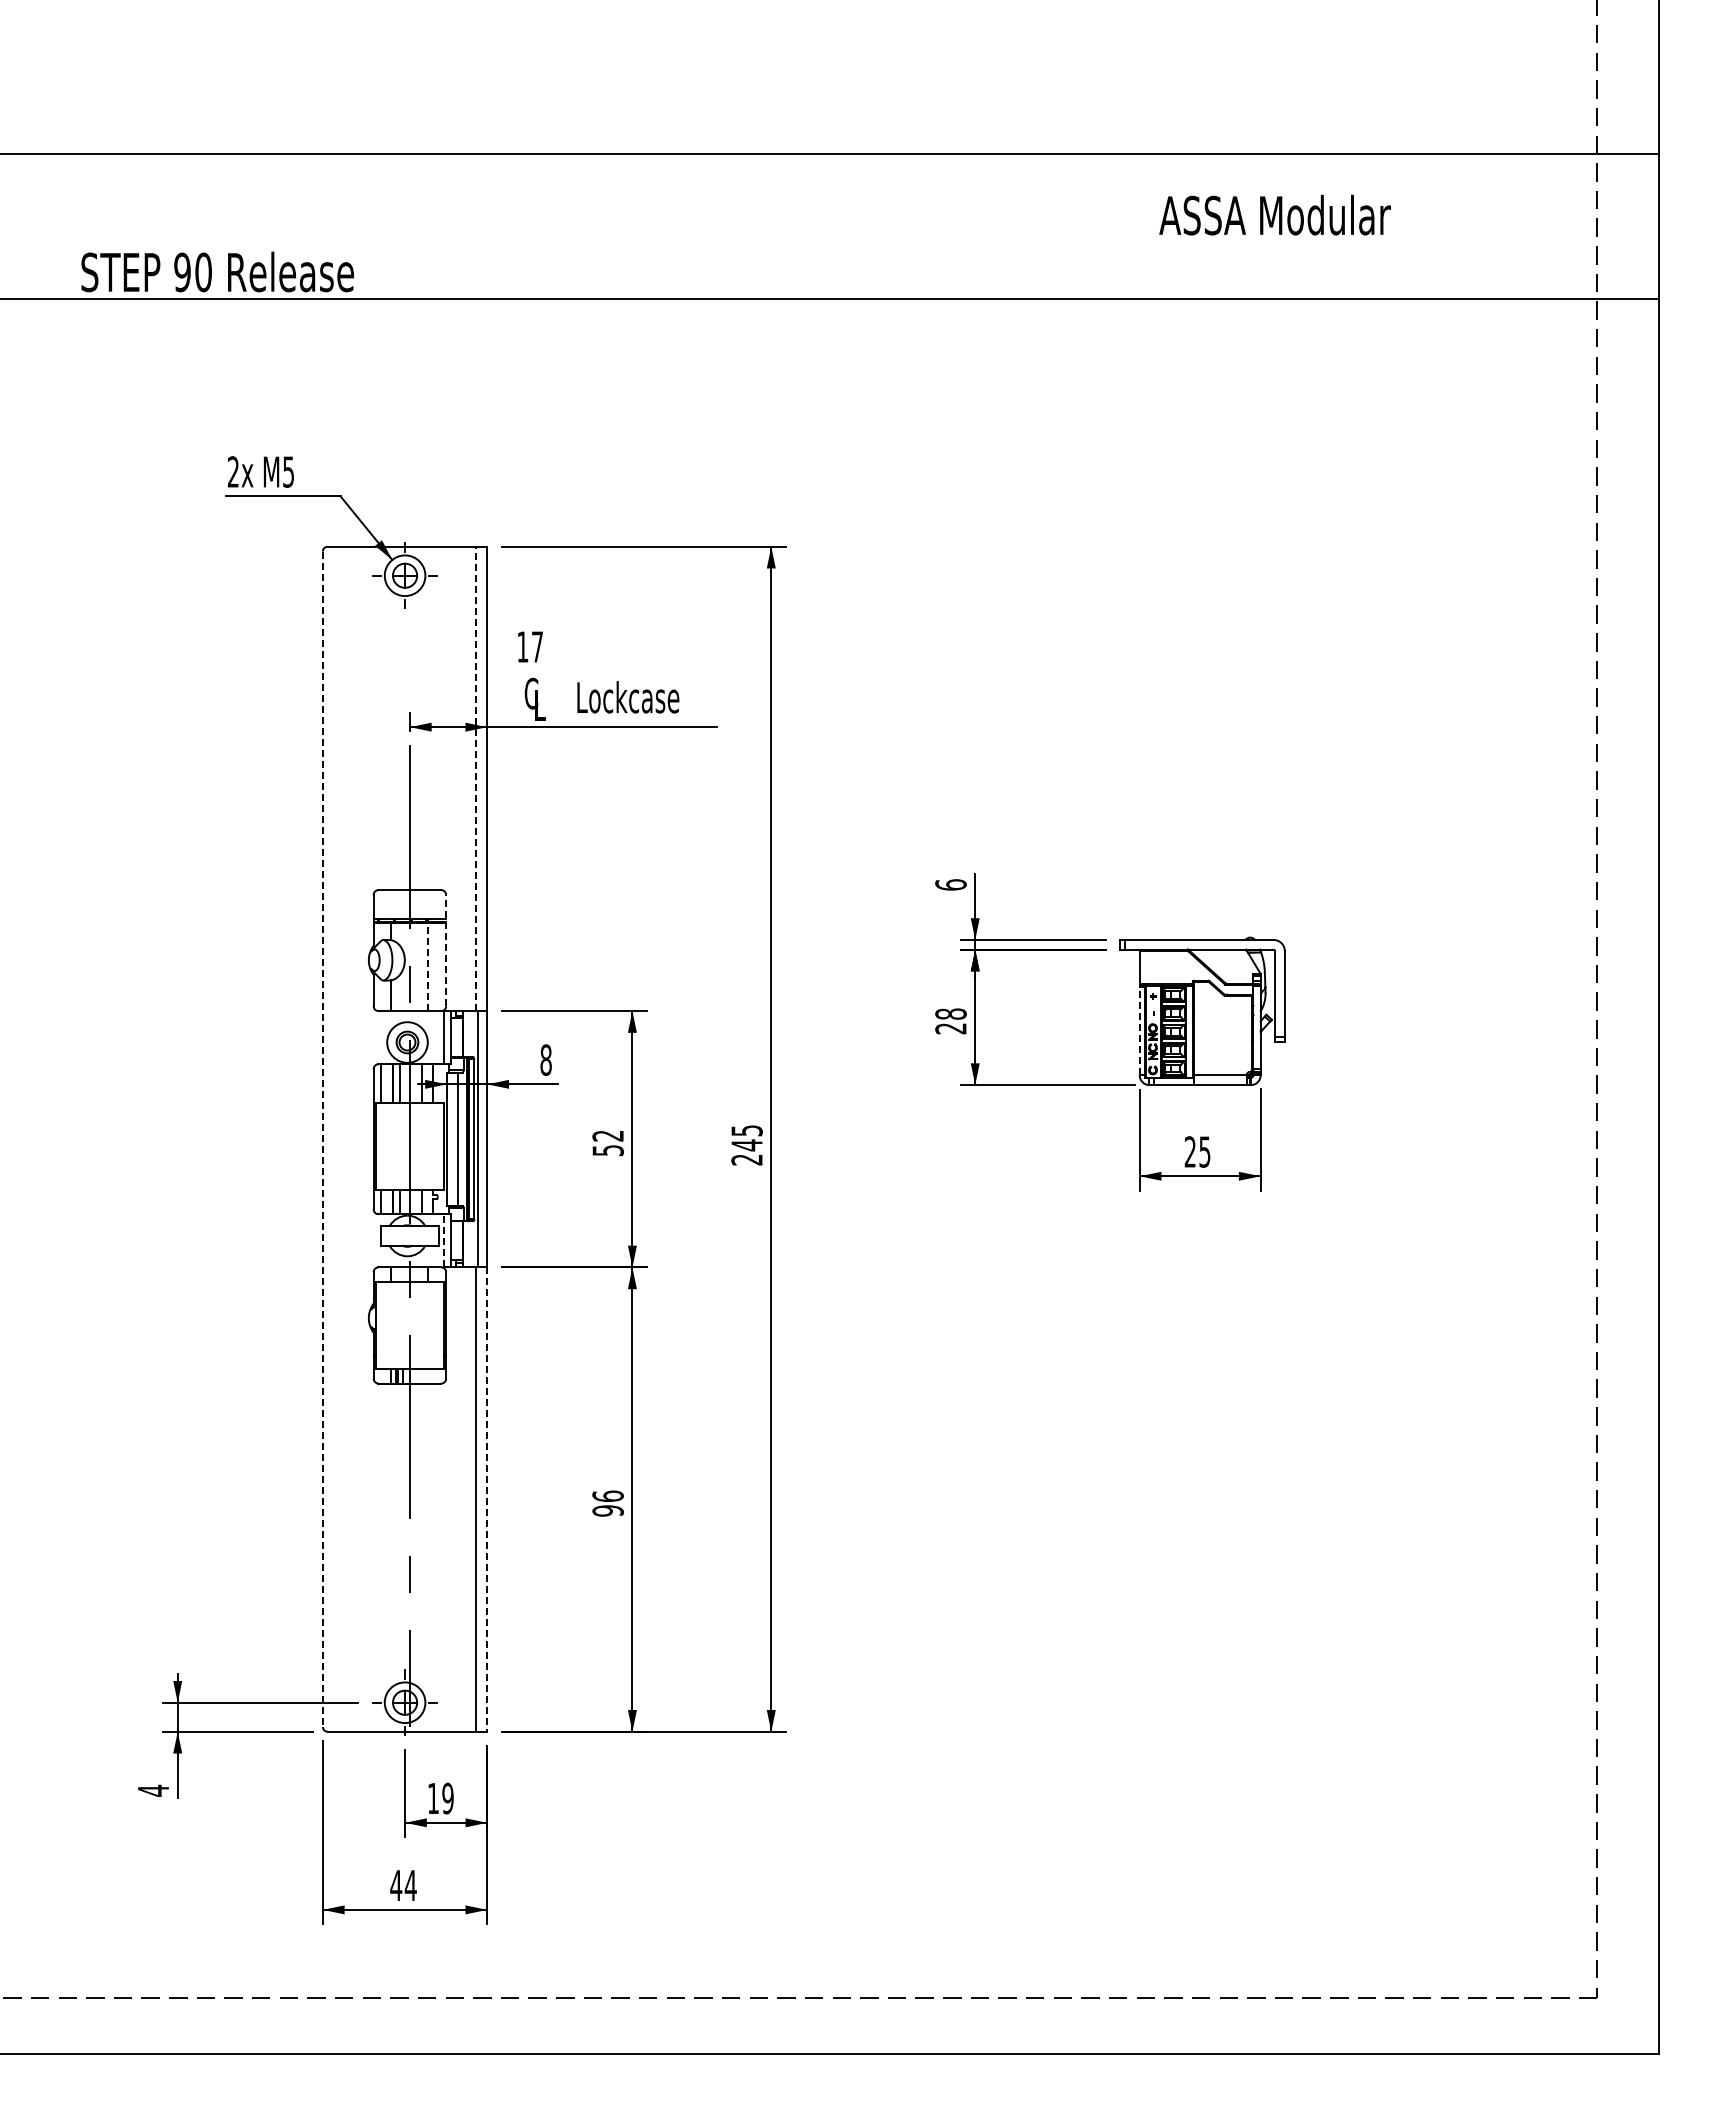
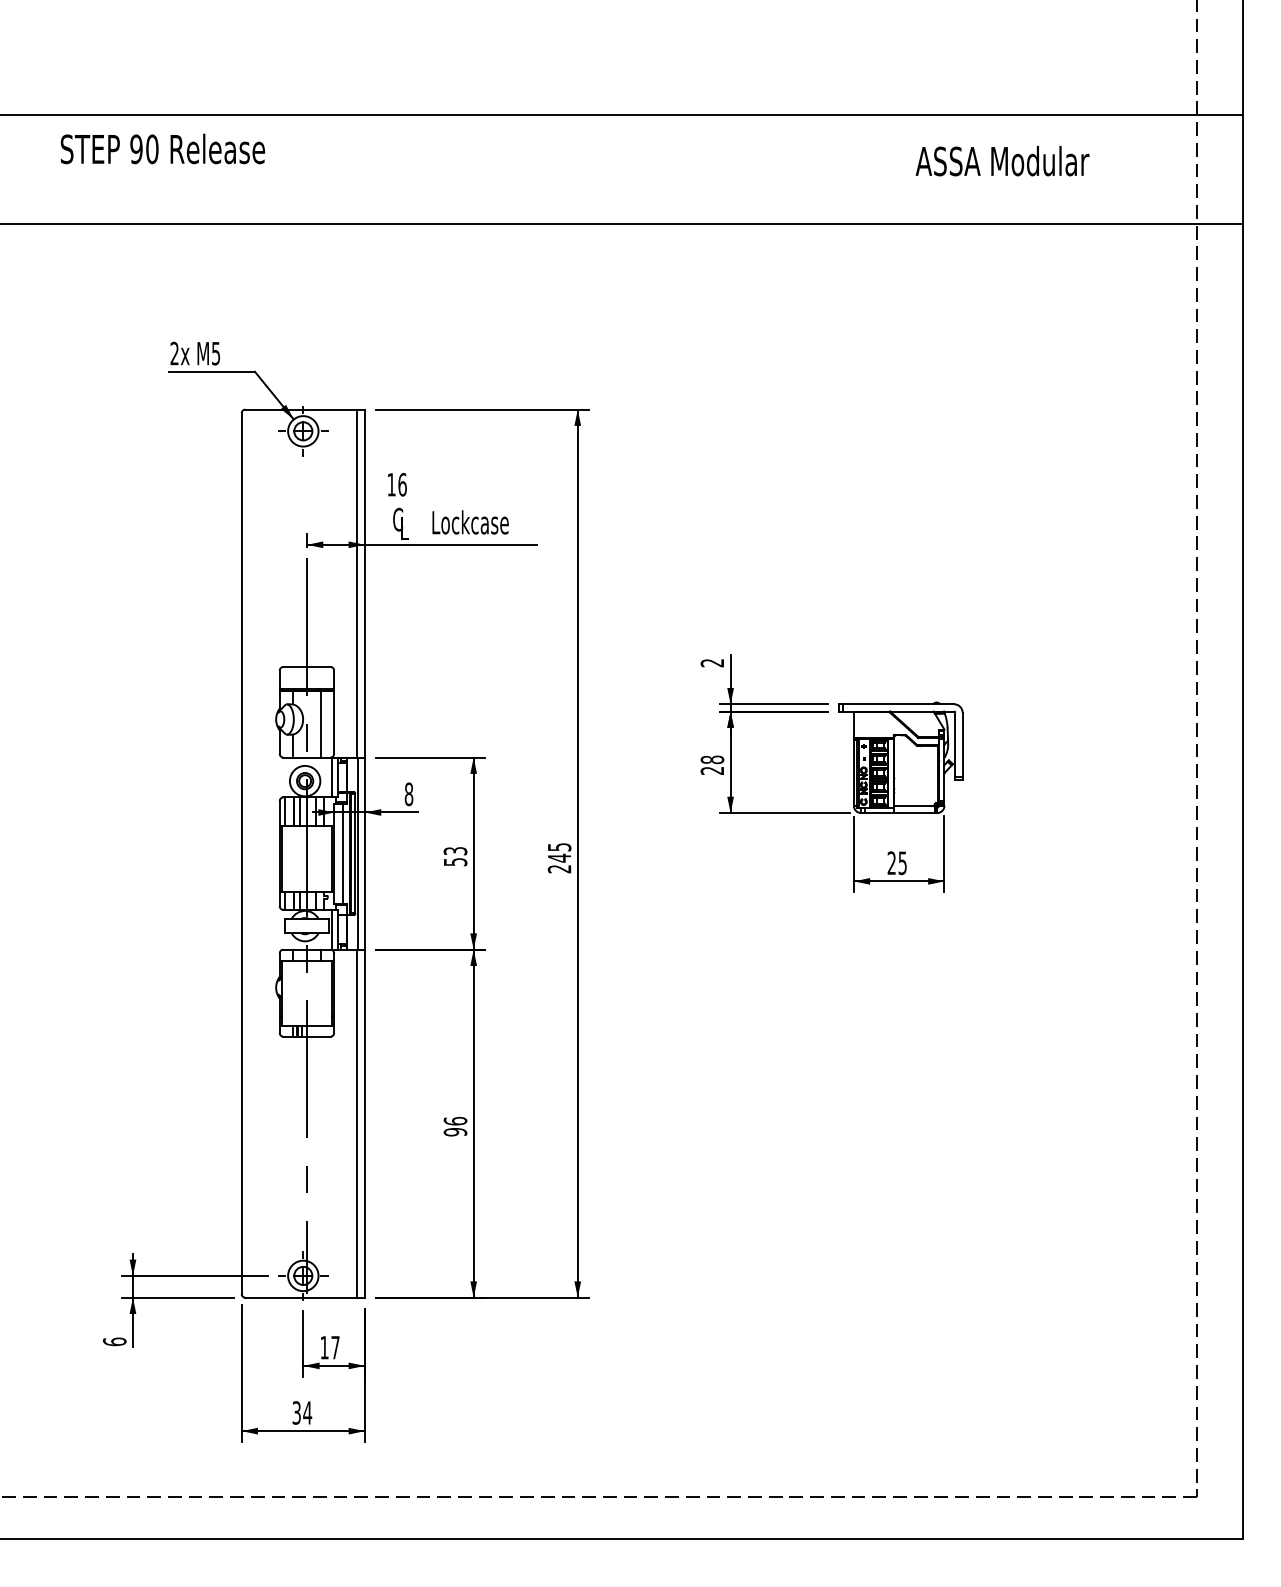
text: (1274, 214) -> (1002, 160), moved
text: (217, 271) -> (162, 148), moved
text: (537, 646) -> (402, 484), 17 -> 16
line: (476, 778) -> (356, 583), dashed -> solid
text: (950, 884) -> (712, 662), 6 -> 2
line: (446, 950) -> (334, 712), dashed -> solid
line: (428, 966) -> (320, 724), dashed -> solid
line: (1139, 1030) -> (853, 772), dashed -> solid
text: (608, 1135) -> (455, 850), 52 -> 53
line: (322, 1139) -> (241, 853), dashed -> solid
line: (443, 1240) -> (332, 929), dashed -> solid
line: (487, 1500) -> (365, 1124), dashed -> solid
text: (153, 1790) -> (114, 1341), 4 -> 6
text: (447, 1798) -> (335, 1347), 19 -> 17
text: (396, 1885) -> (296, 1412), 44 -> 34

